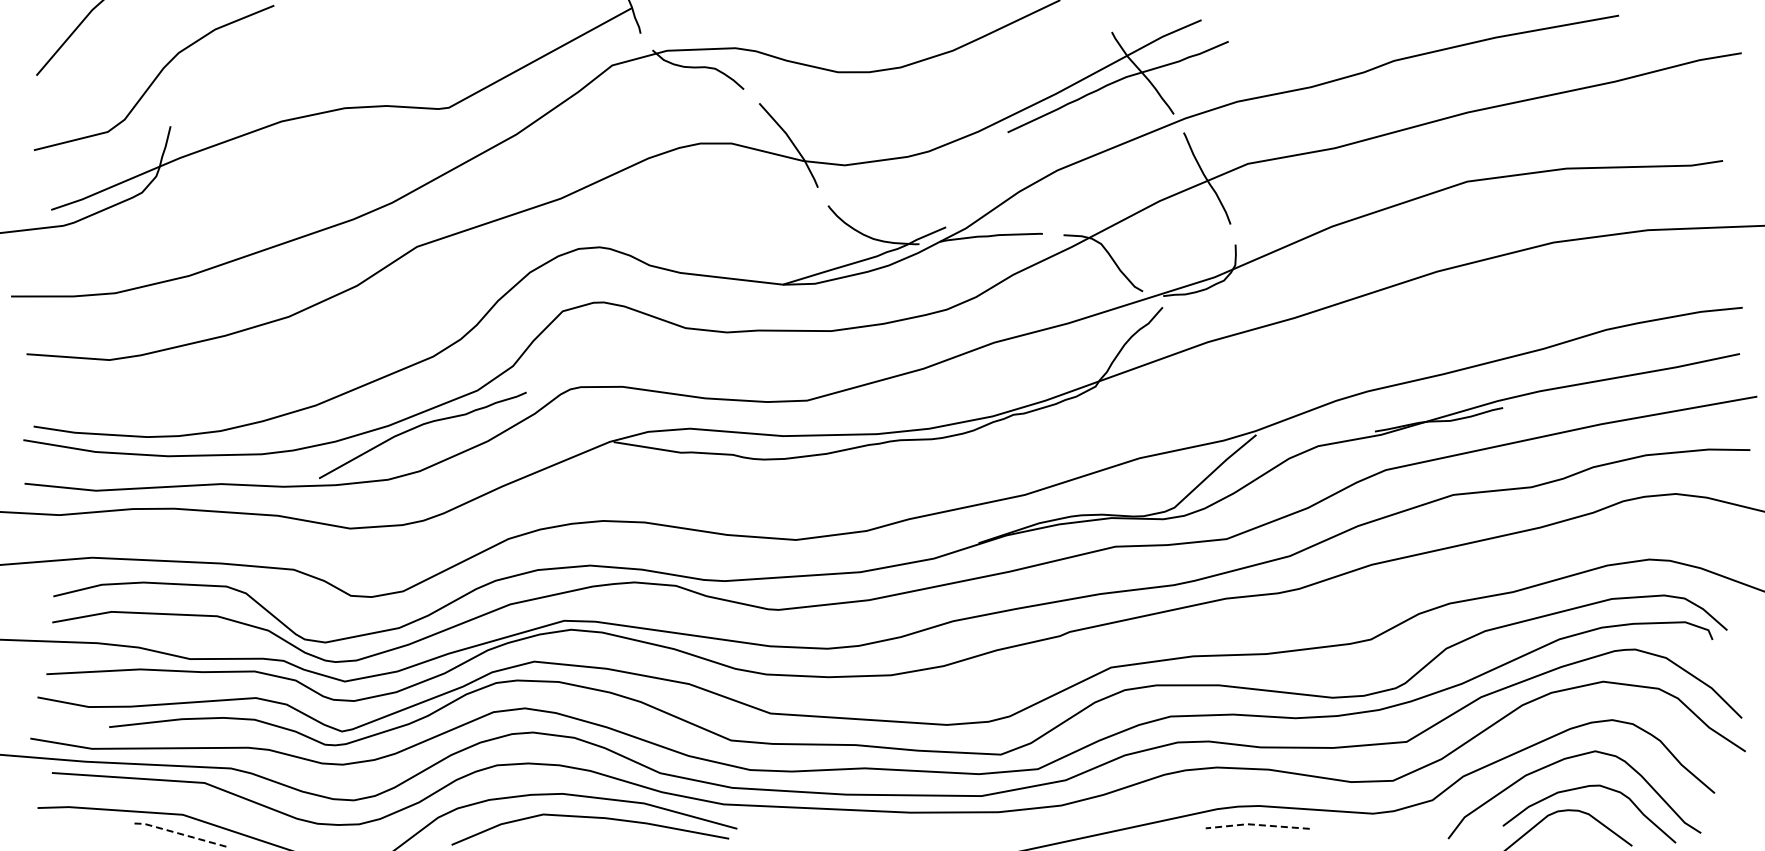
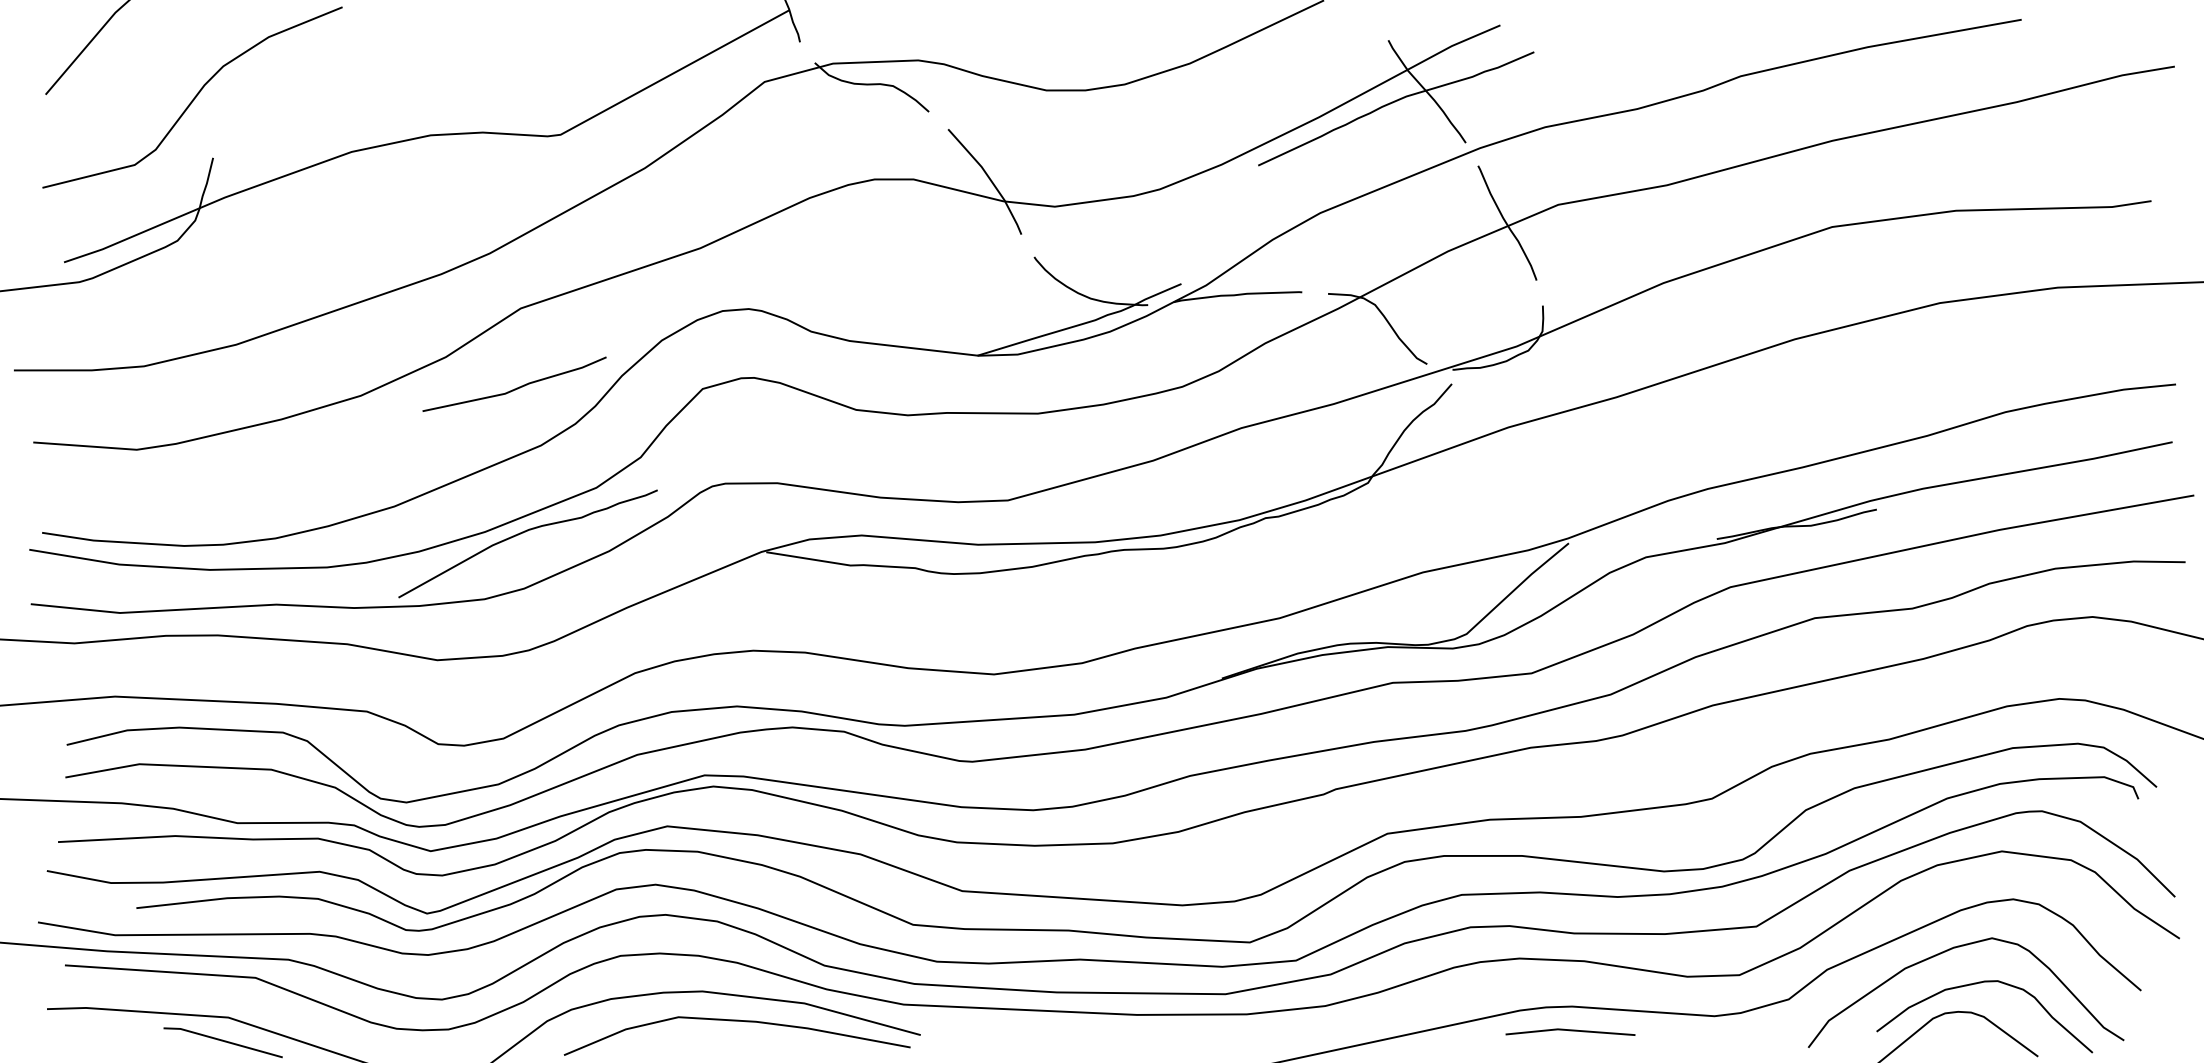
line: (412, 310) -> (515, 387), added
line: (1256, 824) -> (1568, 1029), dashed -> solid
line: (177, 833) -> (221, 1040), dashed -> solid

